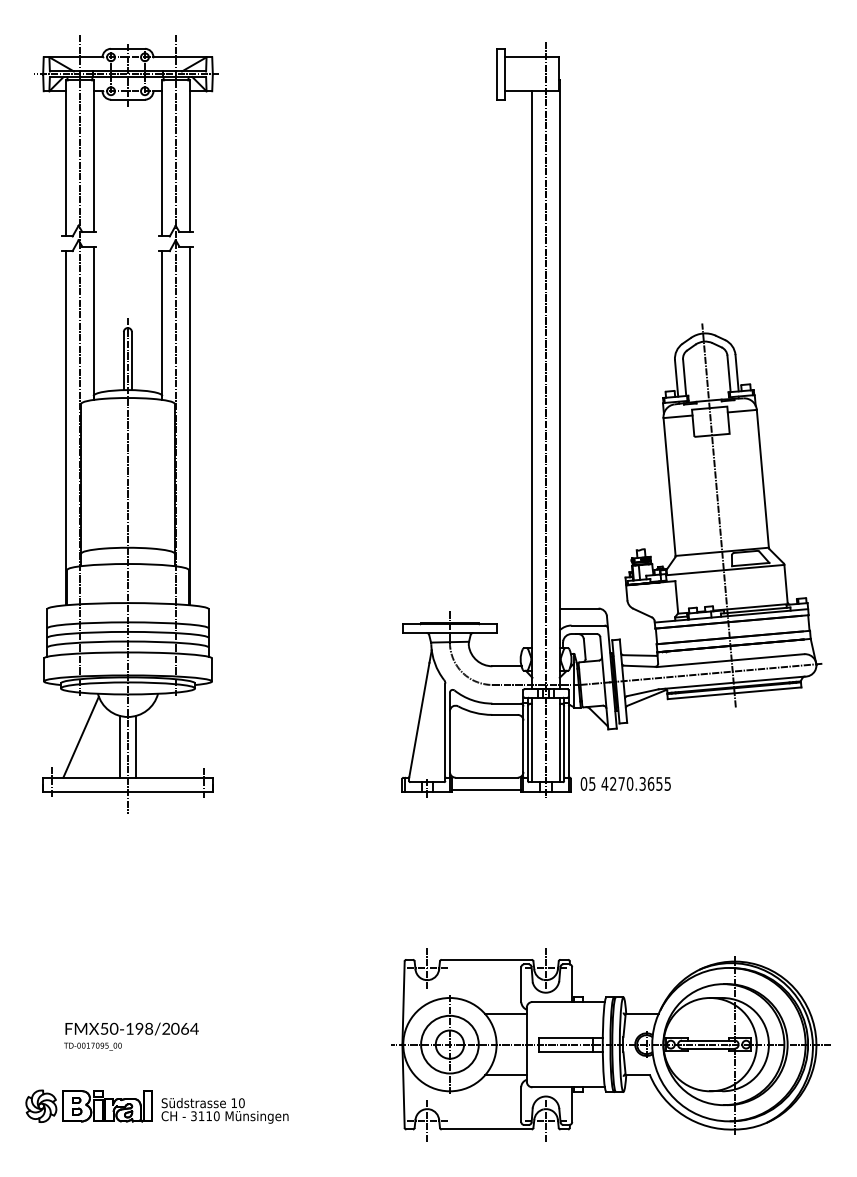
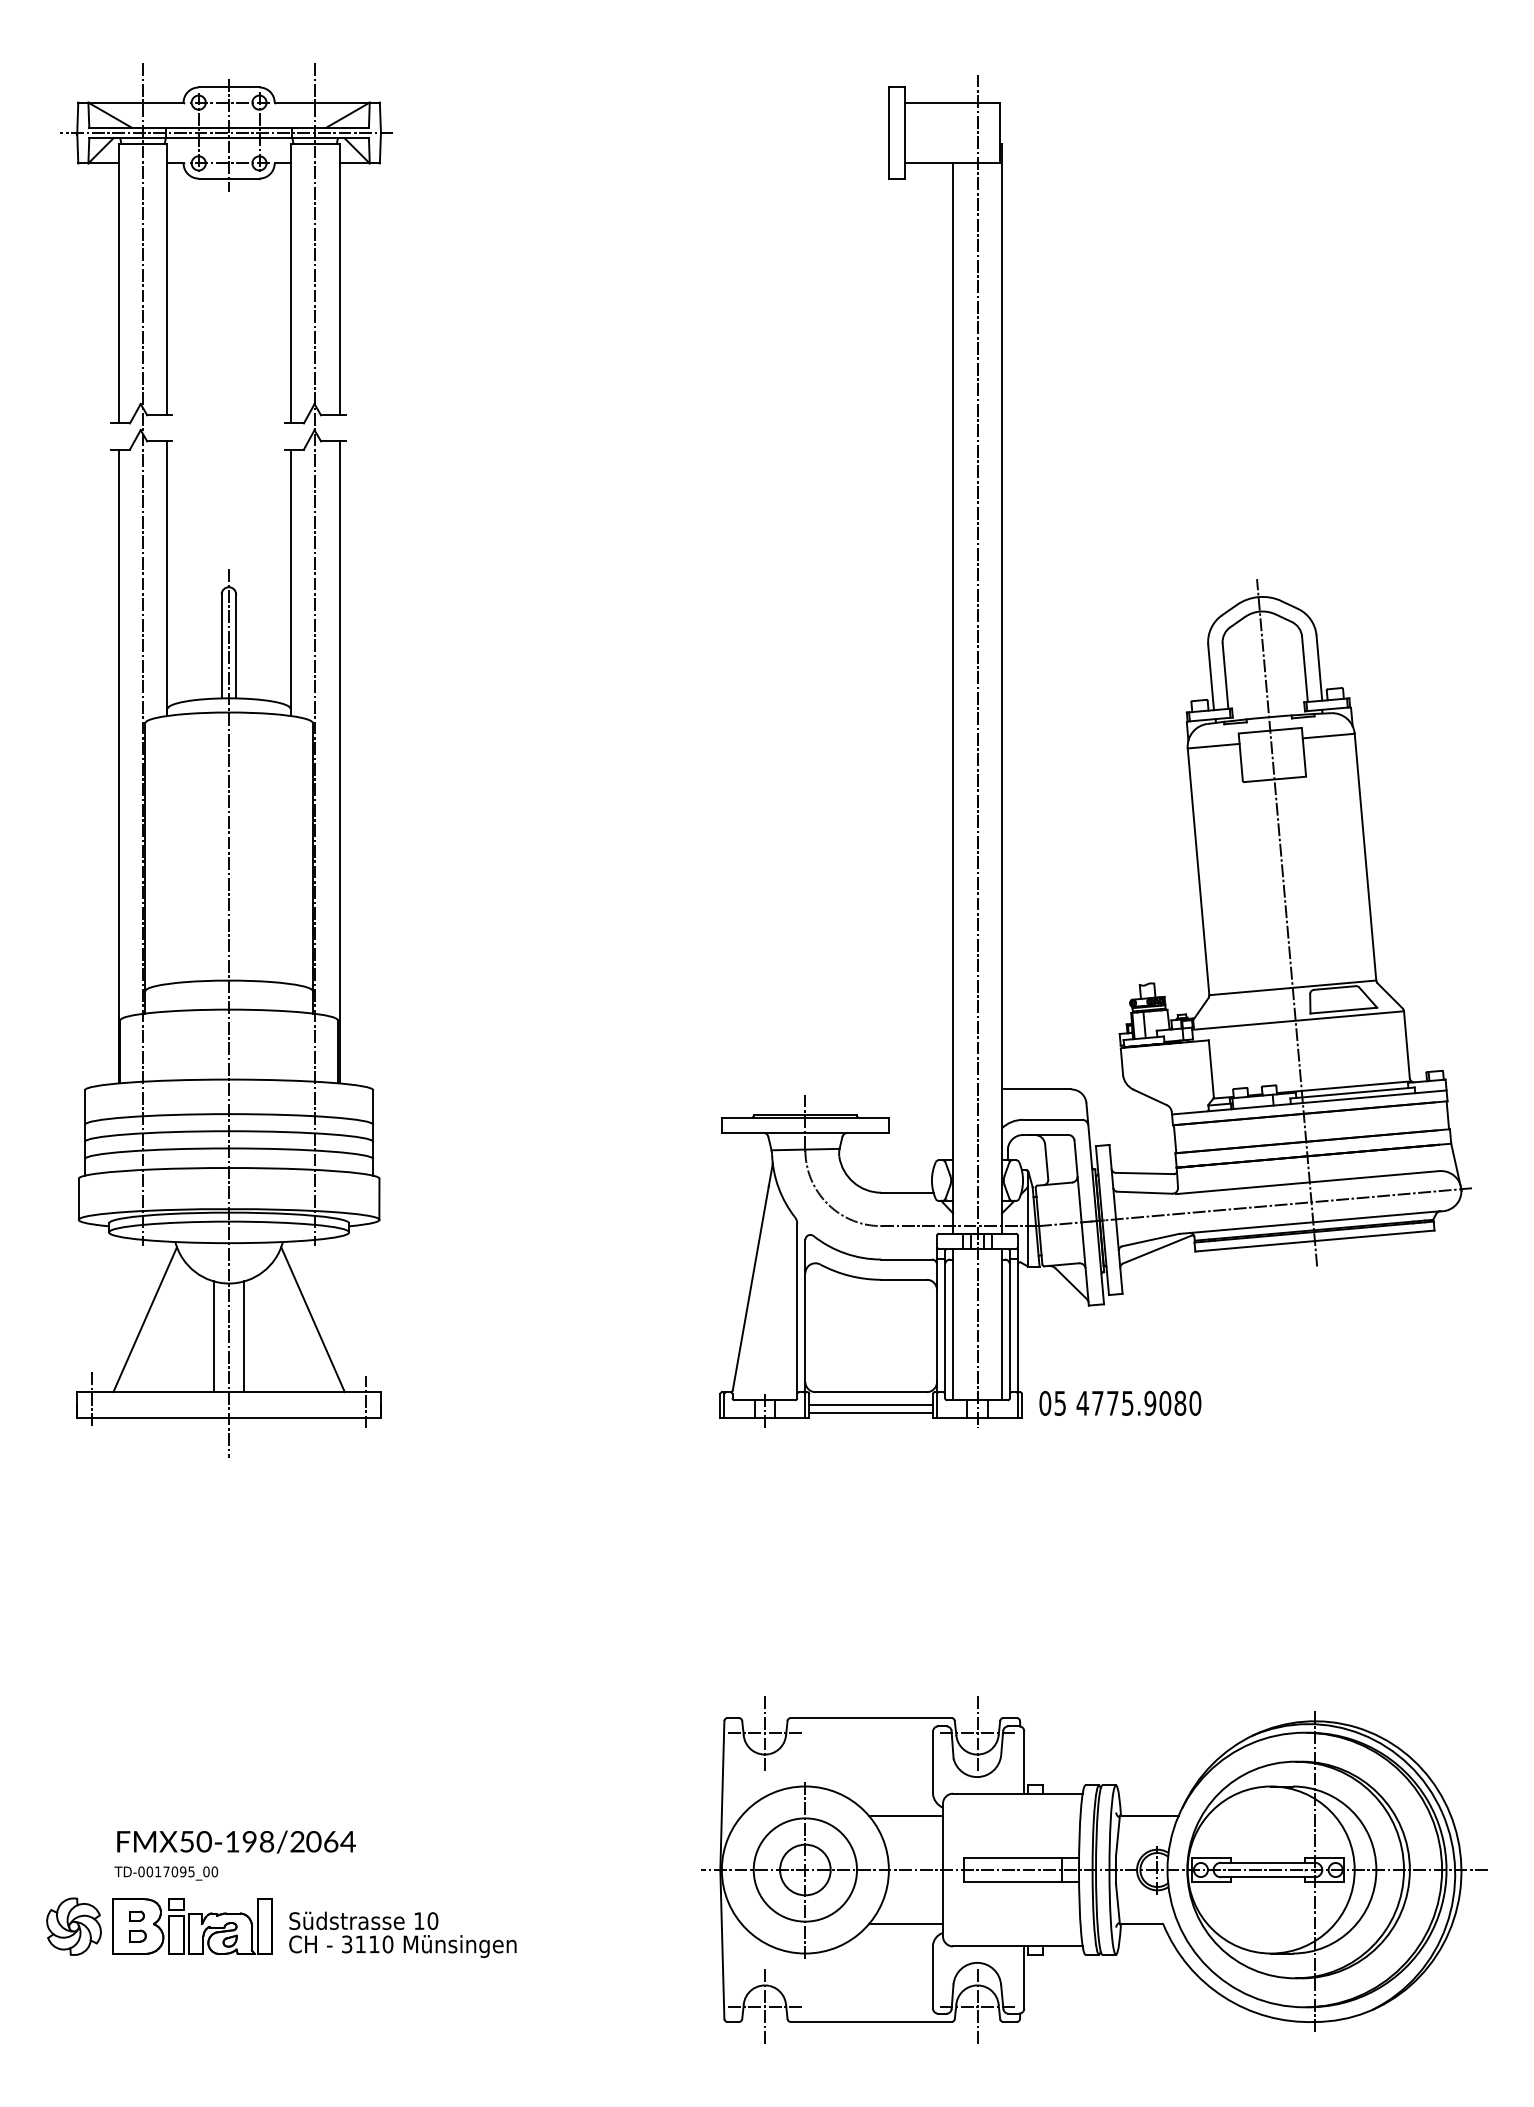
line: (174, 736) -> (312, 1318), added
text: (640, 783) -> (1146, 1402), 4270.3655 -> 4775.9080
line: (486, 785) -> (870, 1406), added
part: (156, 1106) -> (280, 1927), moved

